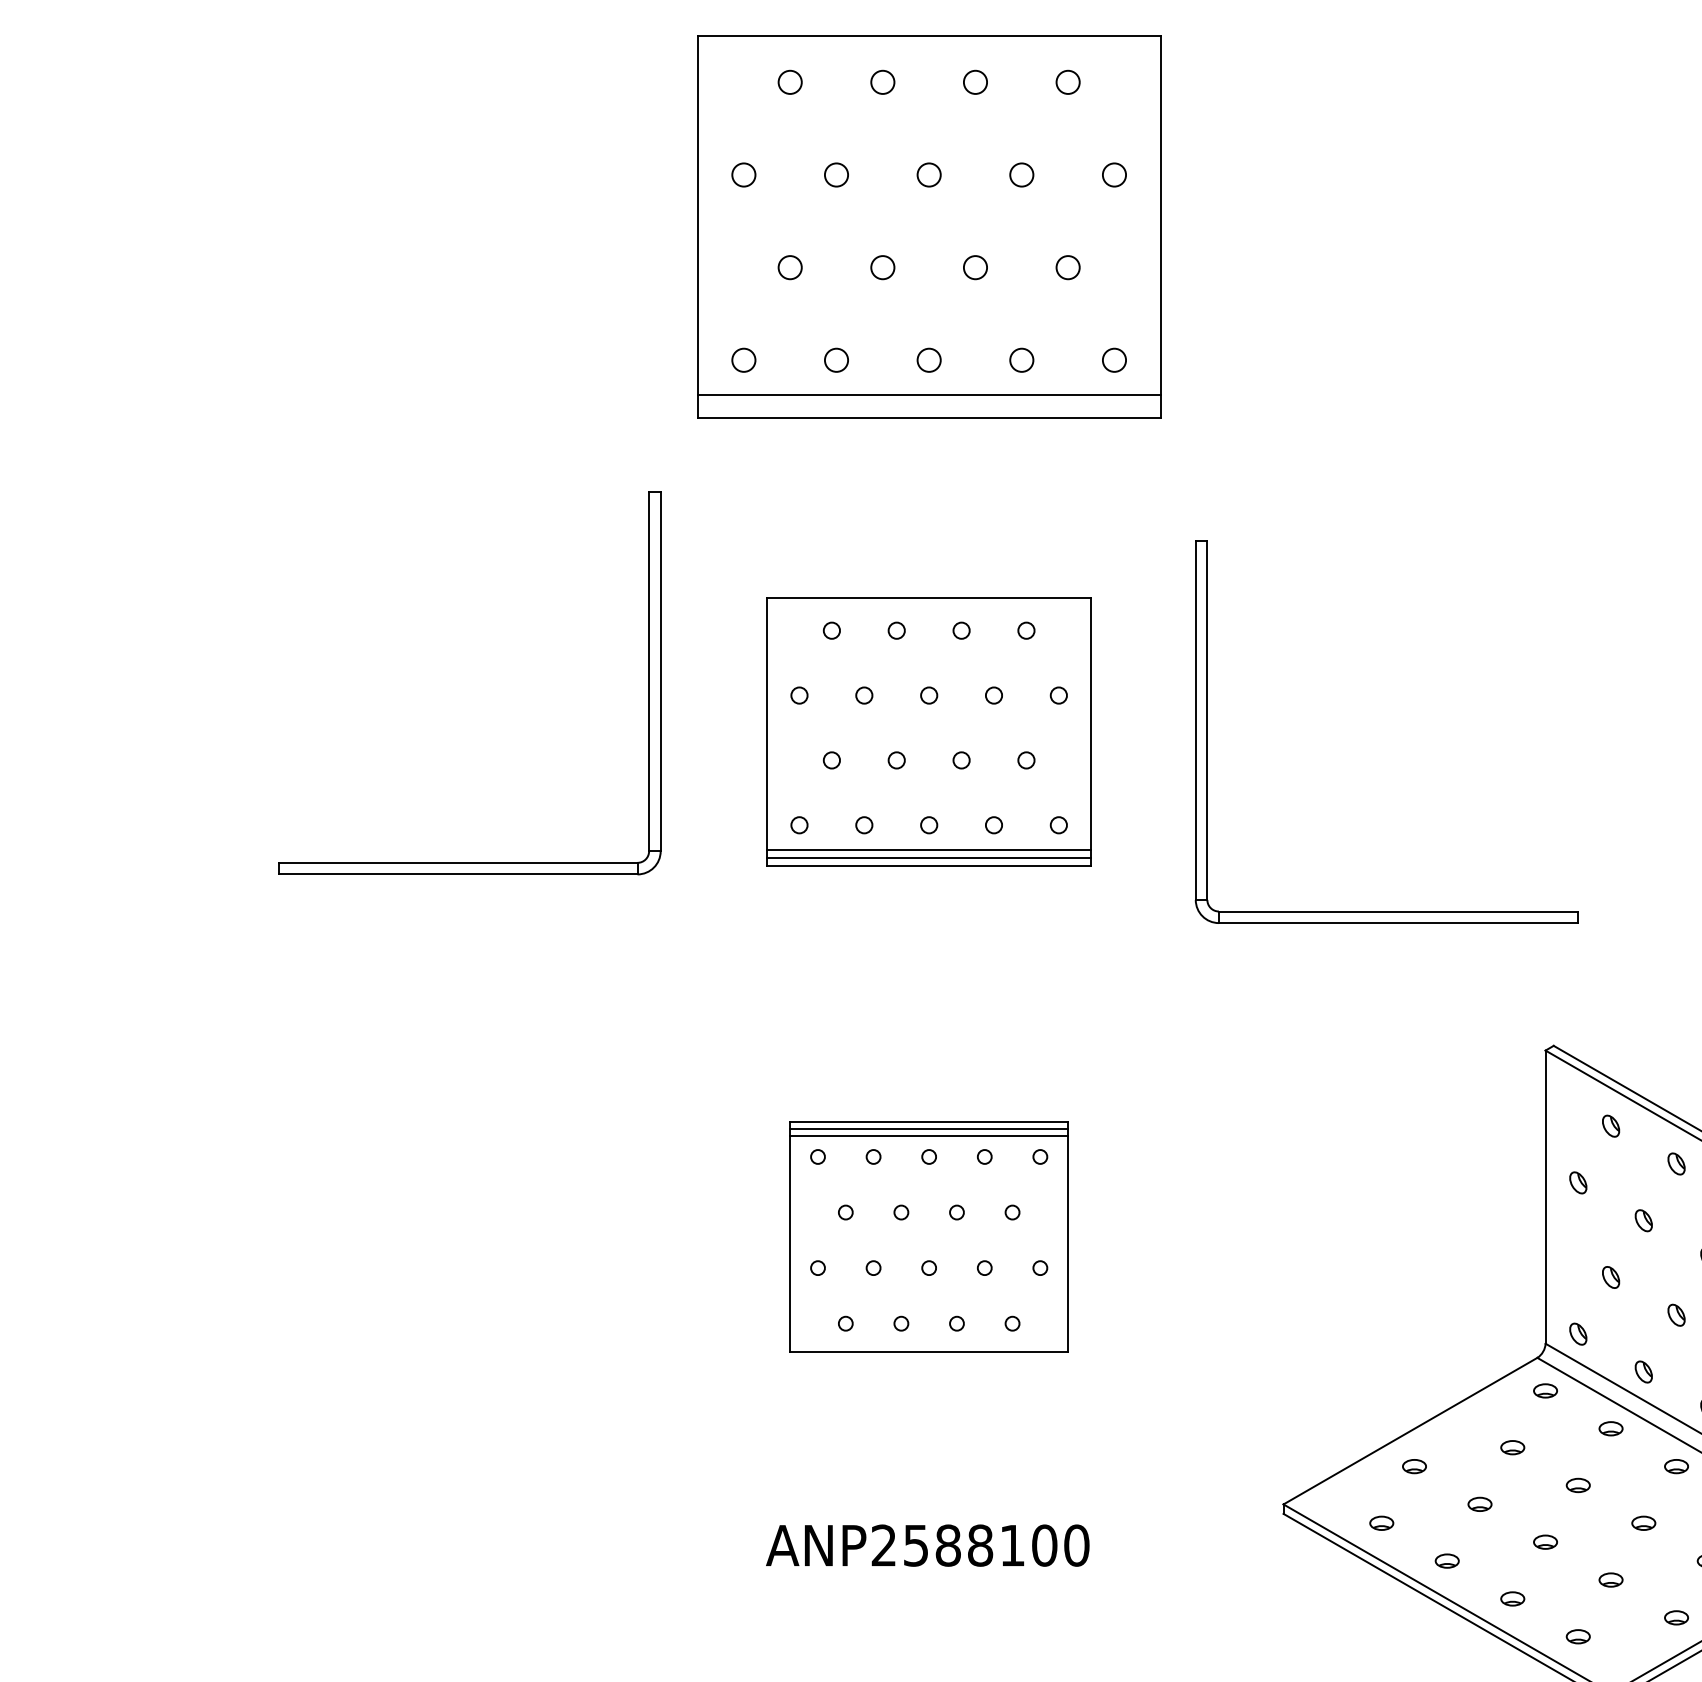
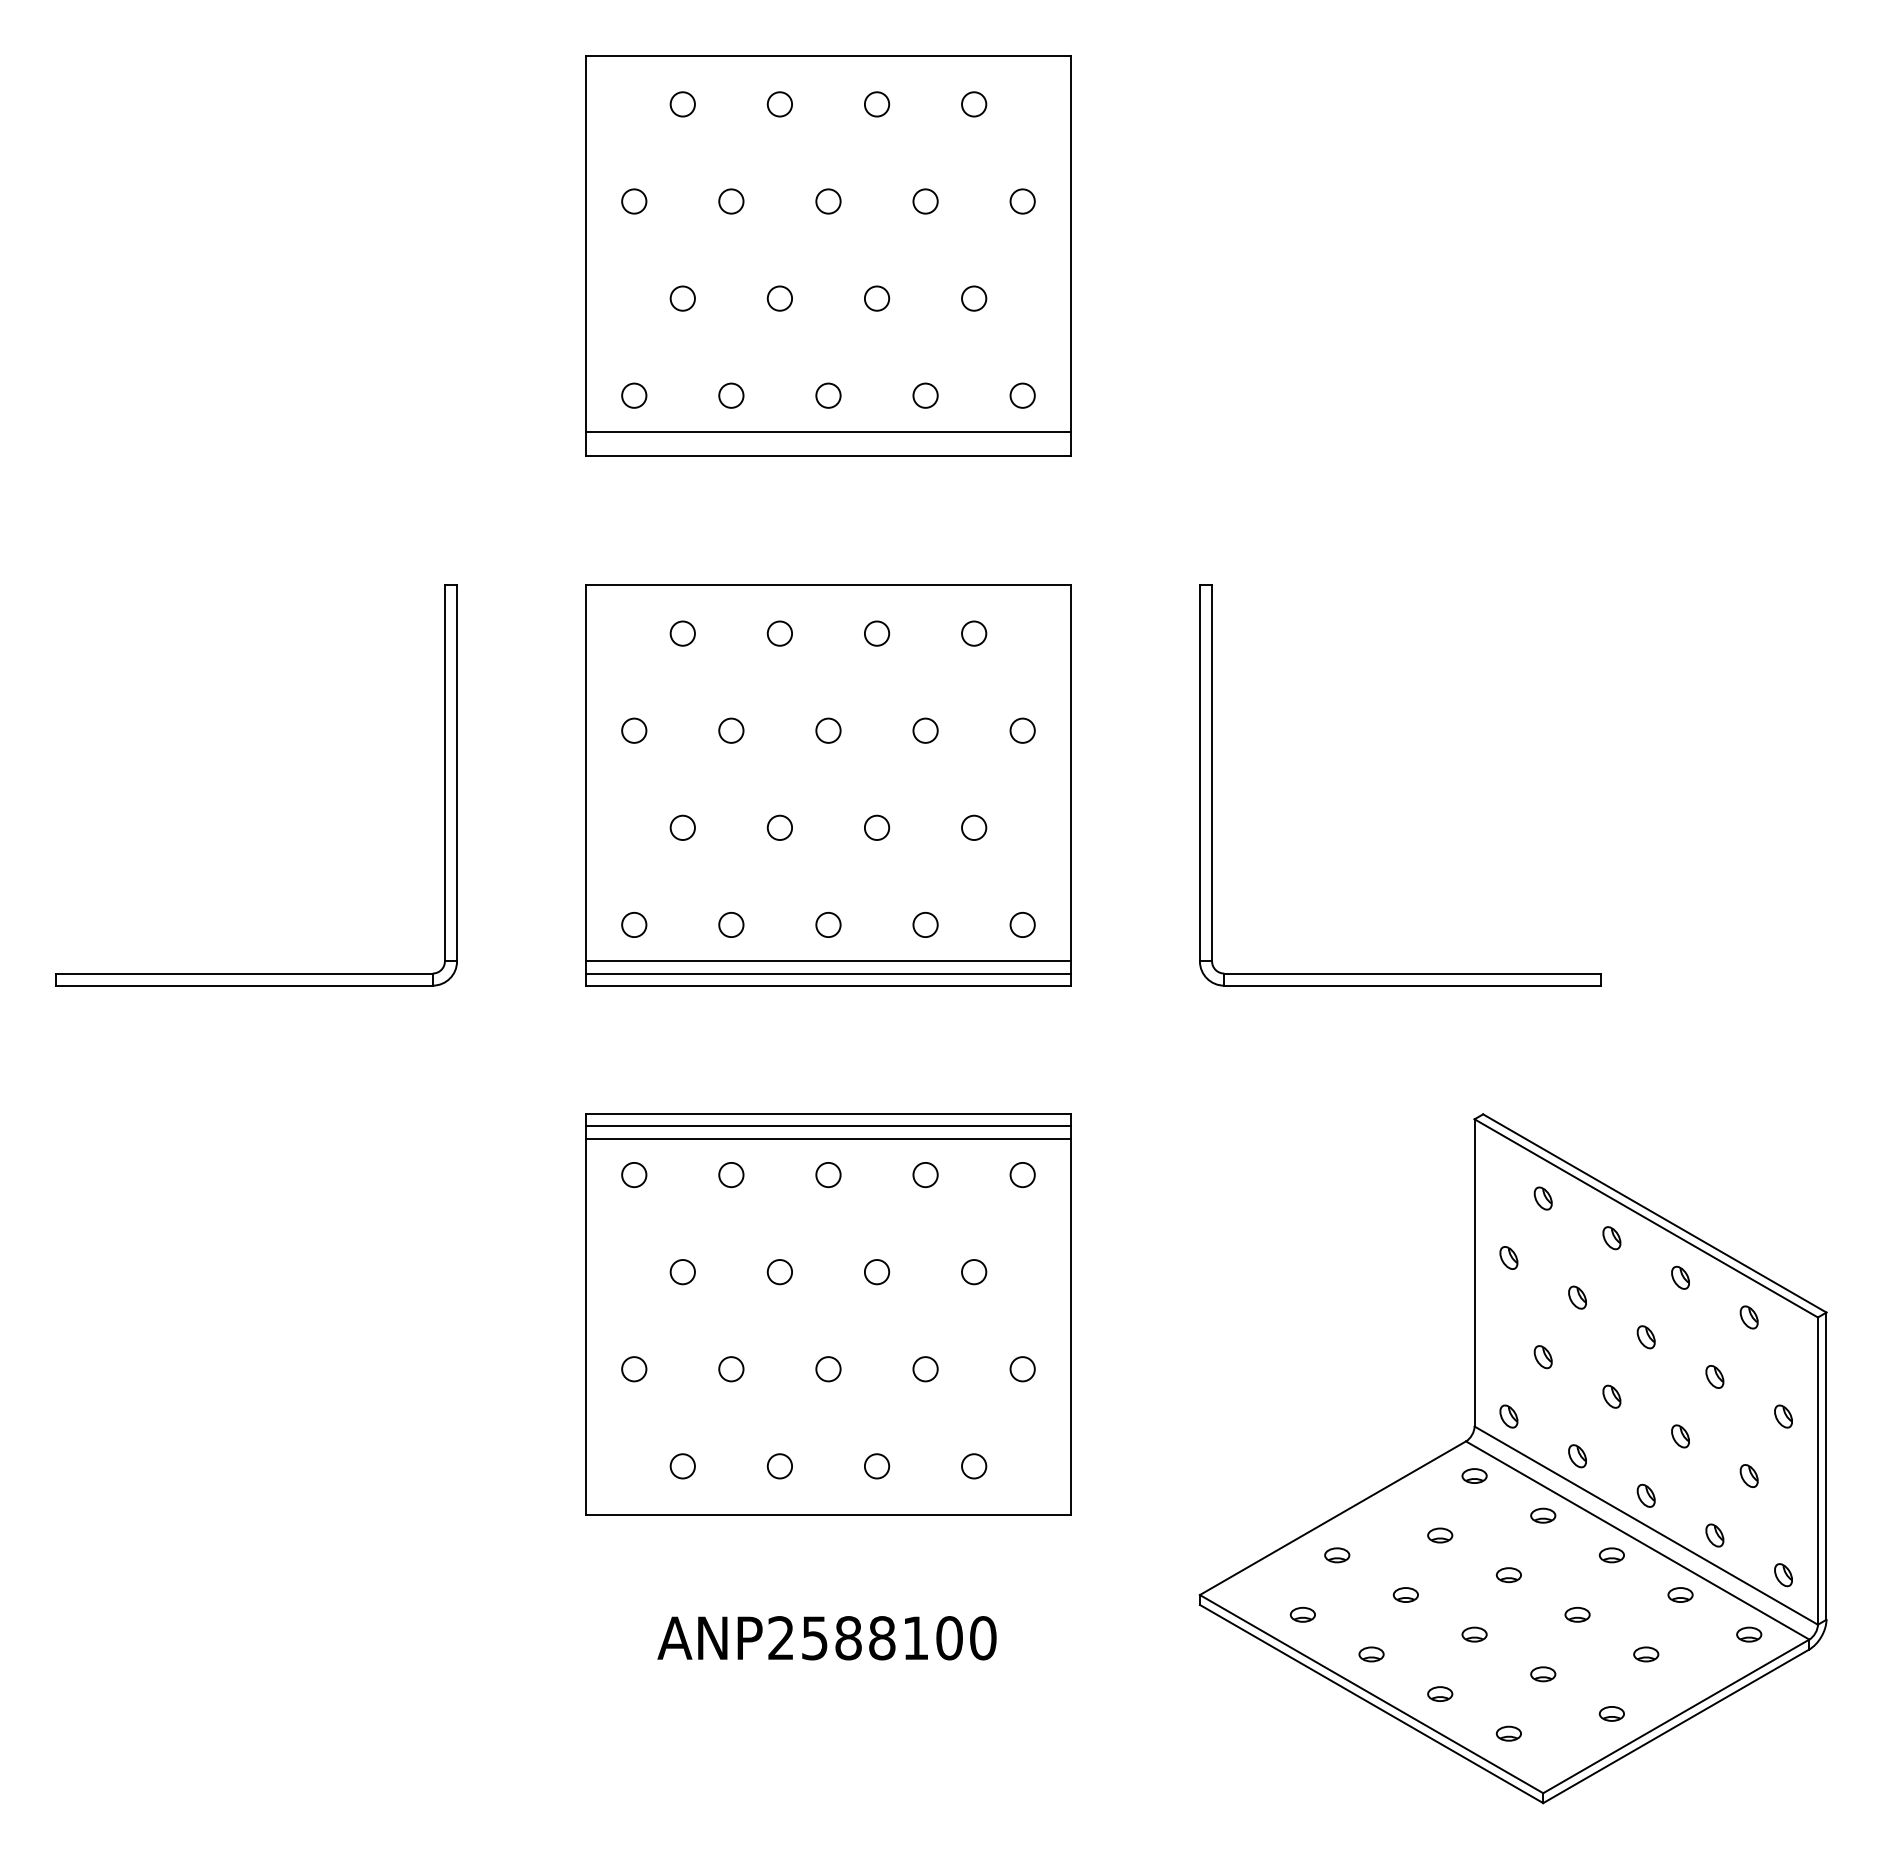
part: (648, 683) -> (444, 785), moved
part: (929, 732) -> (828, 785), size x1.43
part: (1207, 732) -> (1212, 785), moved
part: (929, 1236) -> (828, 1314), size x1.67

